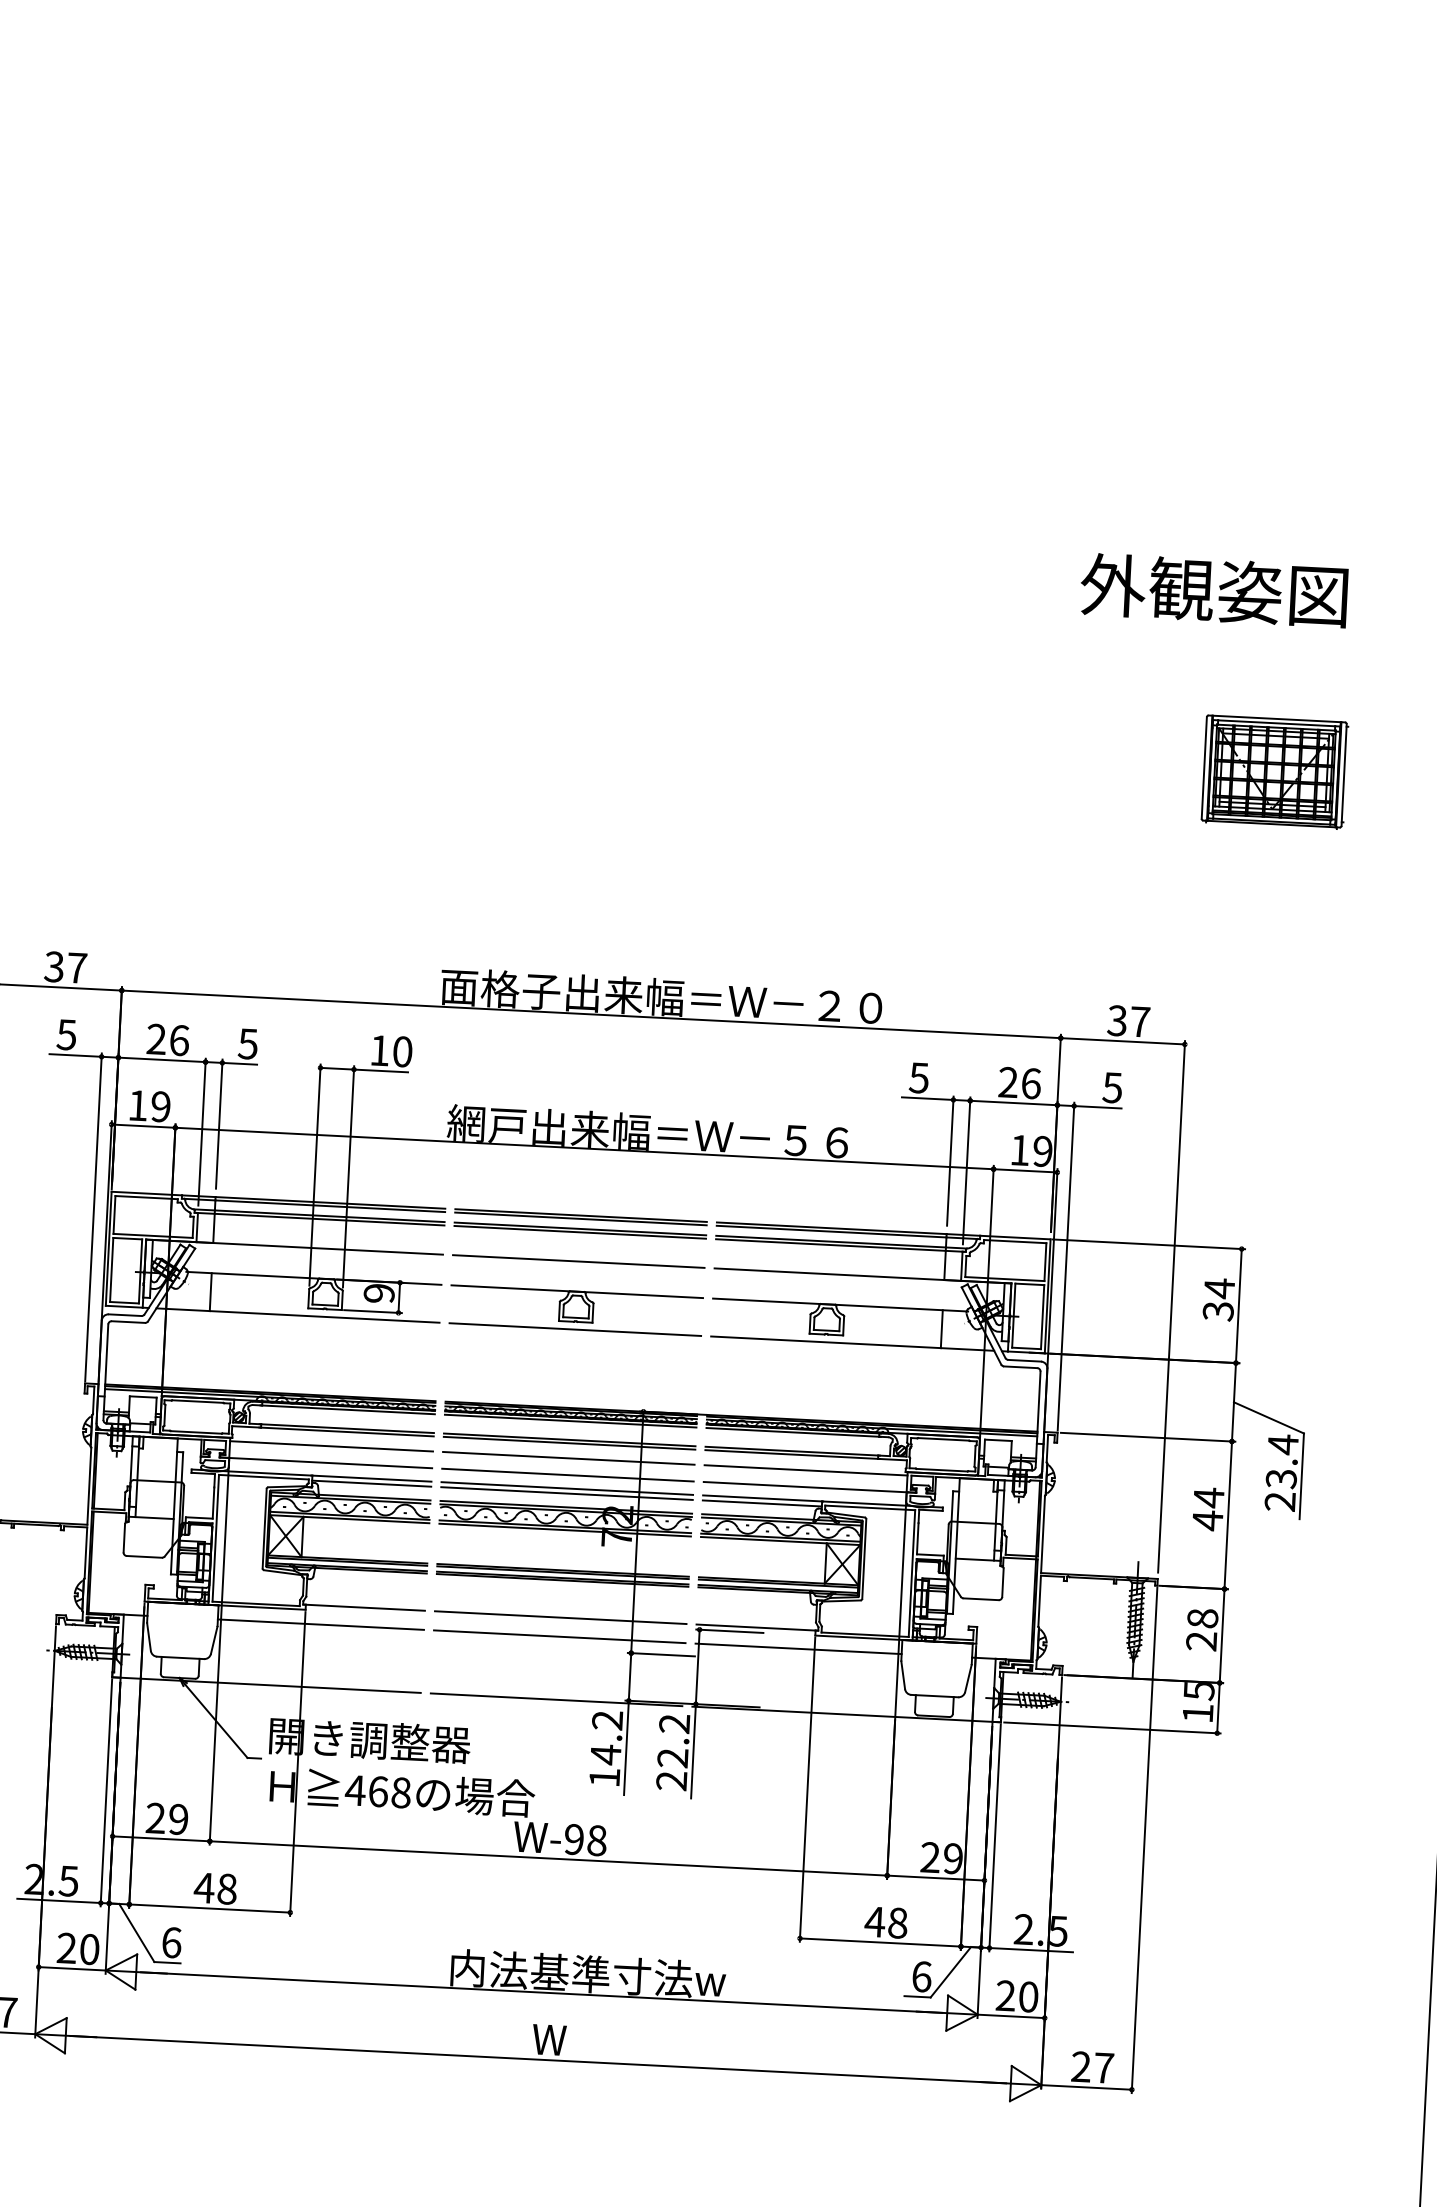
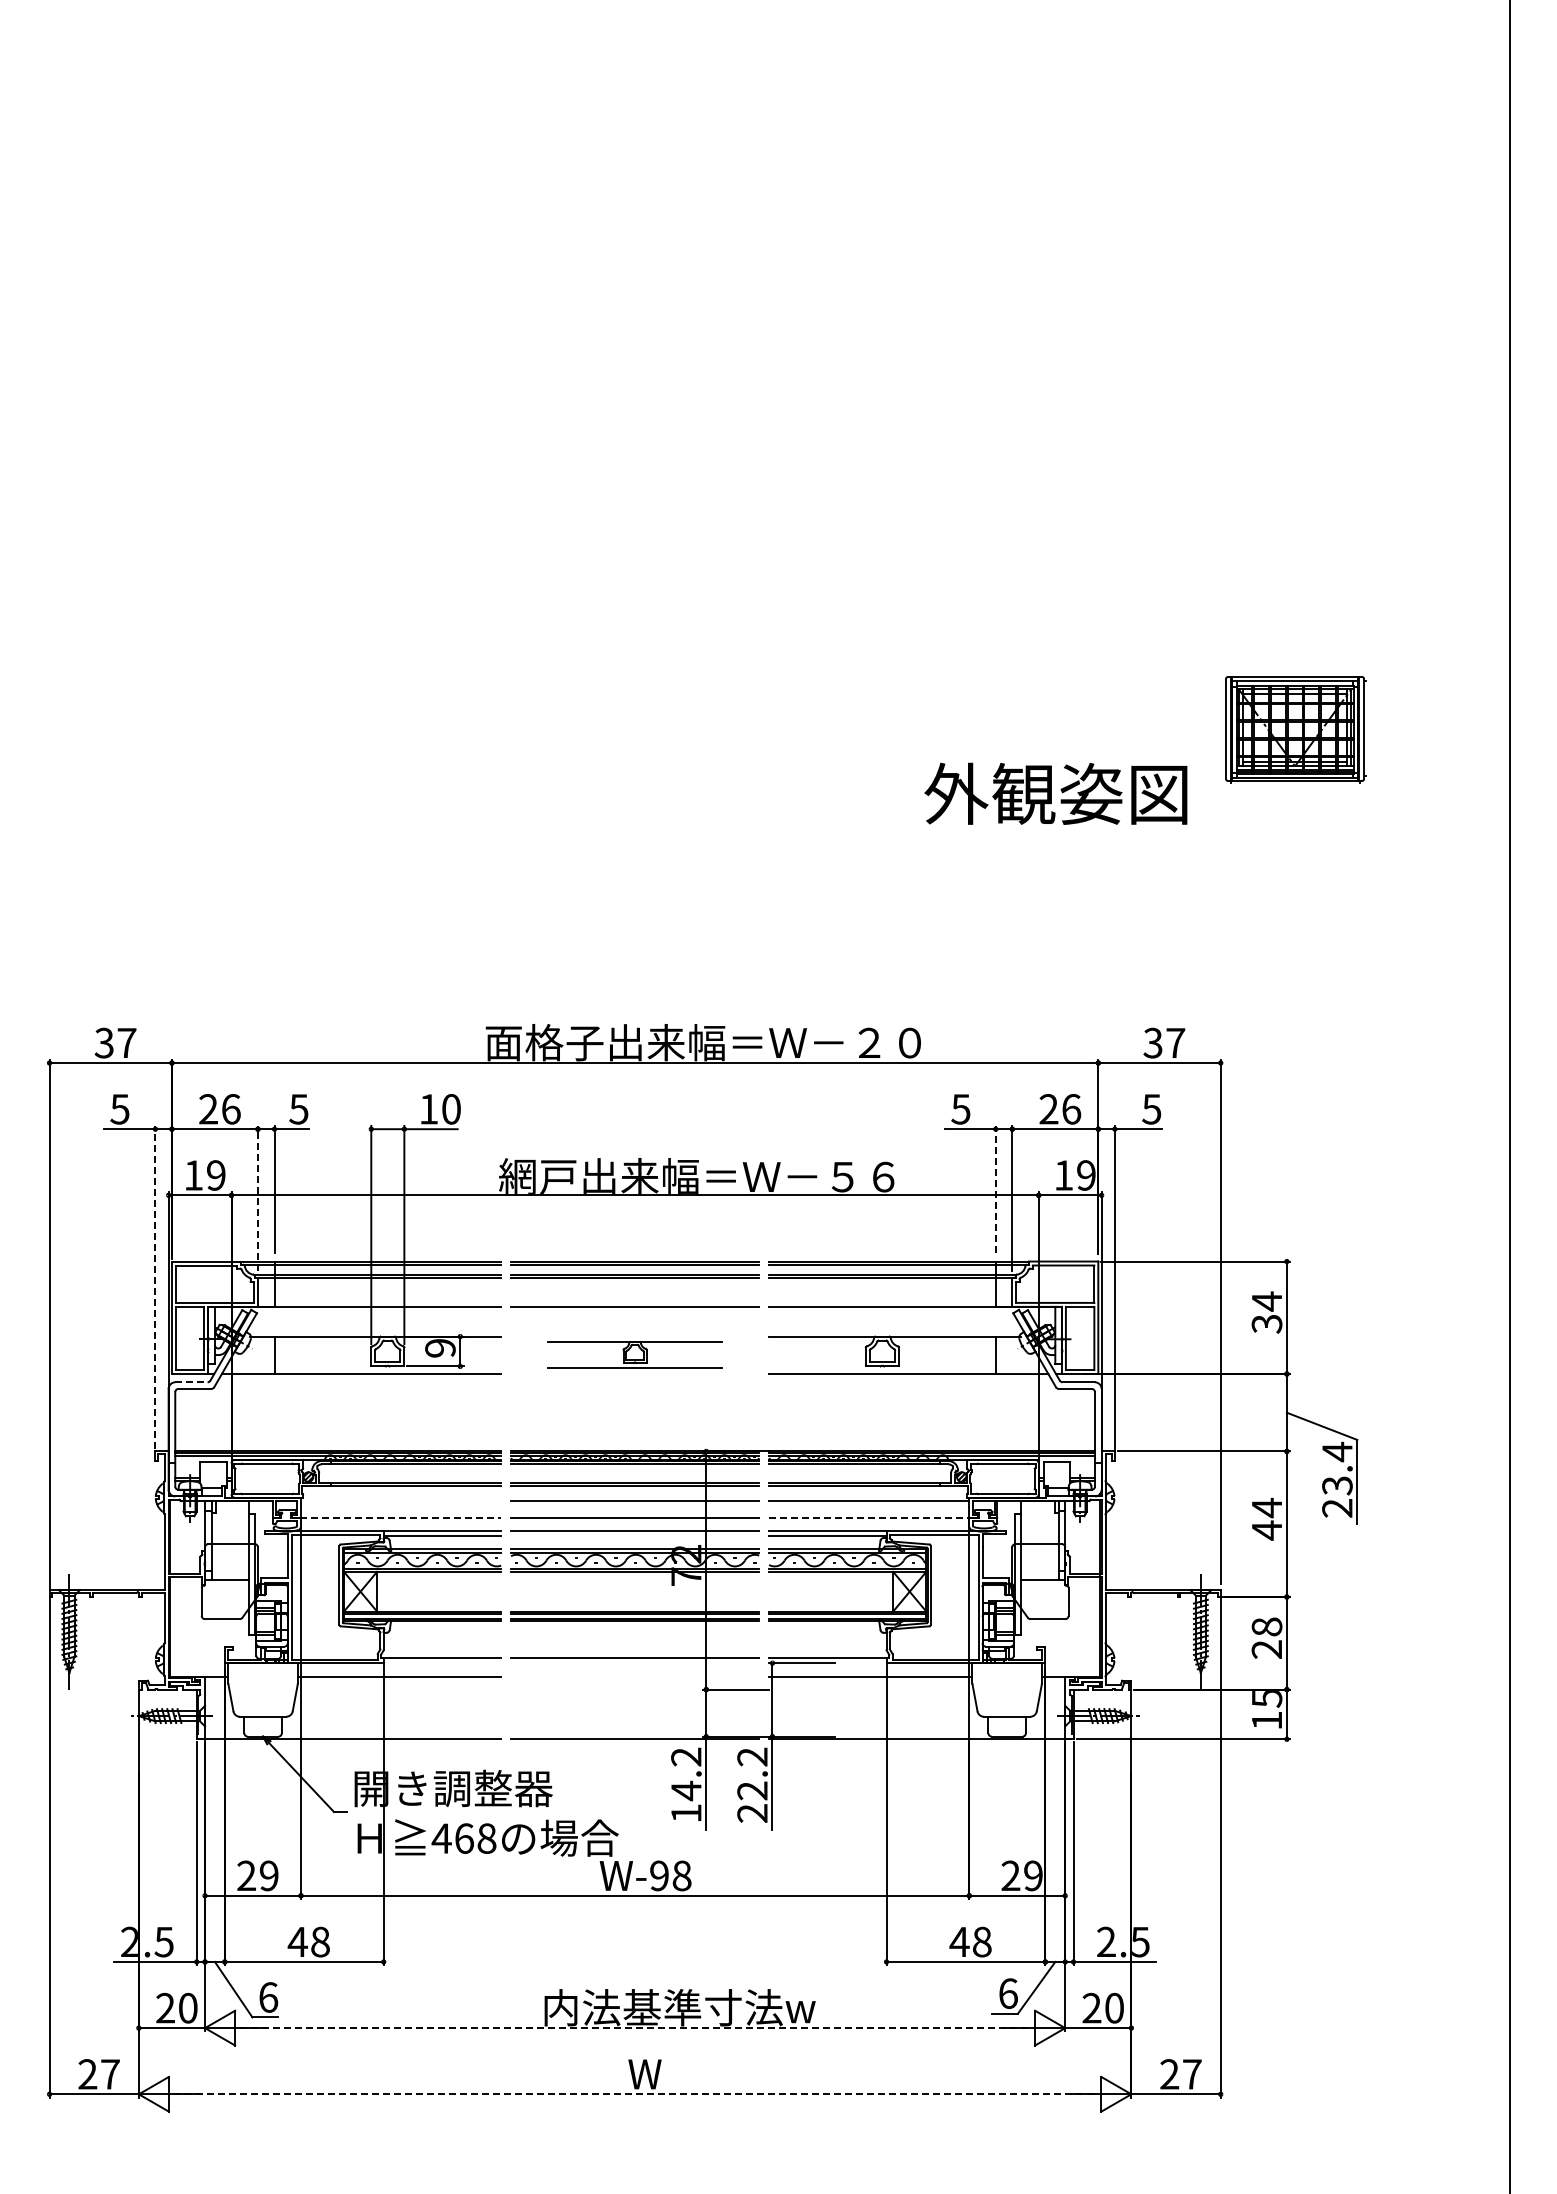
text: (1213, 590) -> (1055, 793), moved
part: (1274, 772) -> (1295, 729), moved
line: (201, 1131) -> (257, 1197), solid -> dashed
line: (950, 1161) -> (995, 1189), solid -> dashed
line: (93, 1217) -> (155, 1287), solid -> dashed
part: (575, 1309) -> (634, 1354), size x0.7
line: (125, 1315) -> (191, 1382), solid -> dashed
line: (330, 1446) -> (400, 1501), removed
line: (330, 1462) -> (400, 1517), solid -> dashed
line: (805, 1487) -> (869, 1517), solid -> dashed
line: (567, 1493) -> (635, 1535), removed
line: (560, 1637) -> (635, 1677), removed
line: (542, 1992) -> (635, 2028), solid -> dashed
line: (538, 2059) -> (635, 2094), solid -> dashed

